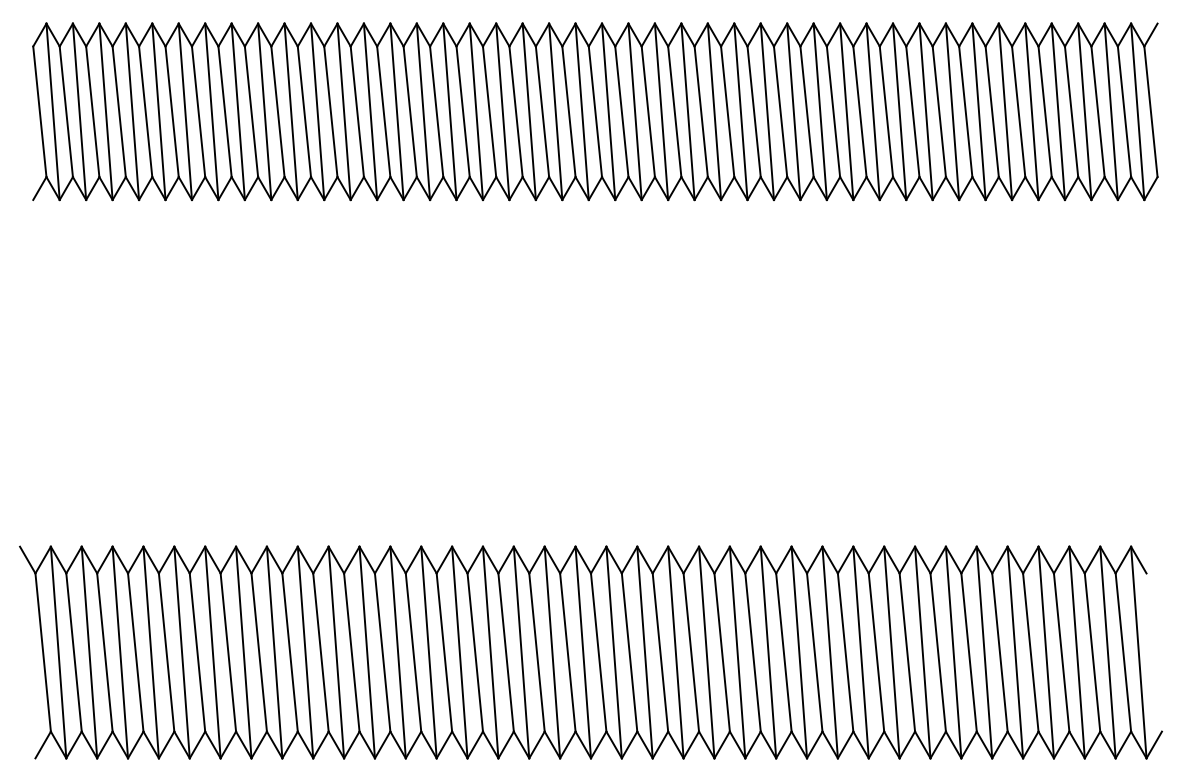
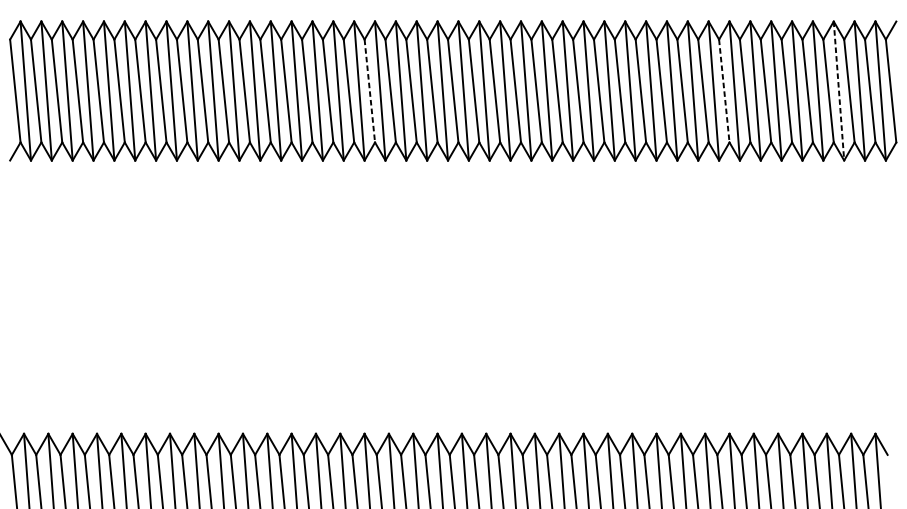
line: (489, 111) -> (369, 90), solid -> dashed
line: (939, 111) -> (724, 90), solid -> dashed
line: (1084, 112) -> (838, 91), solid -> dashed

